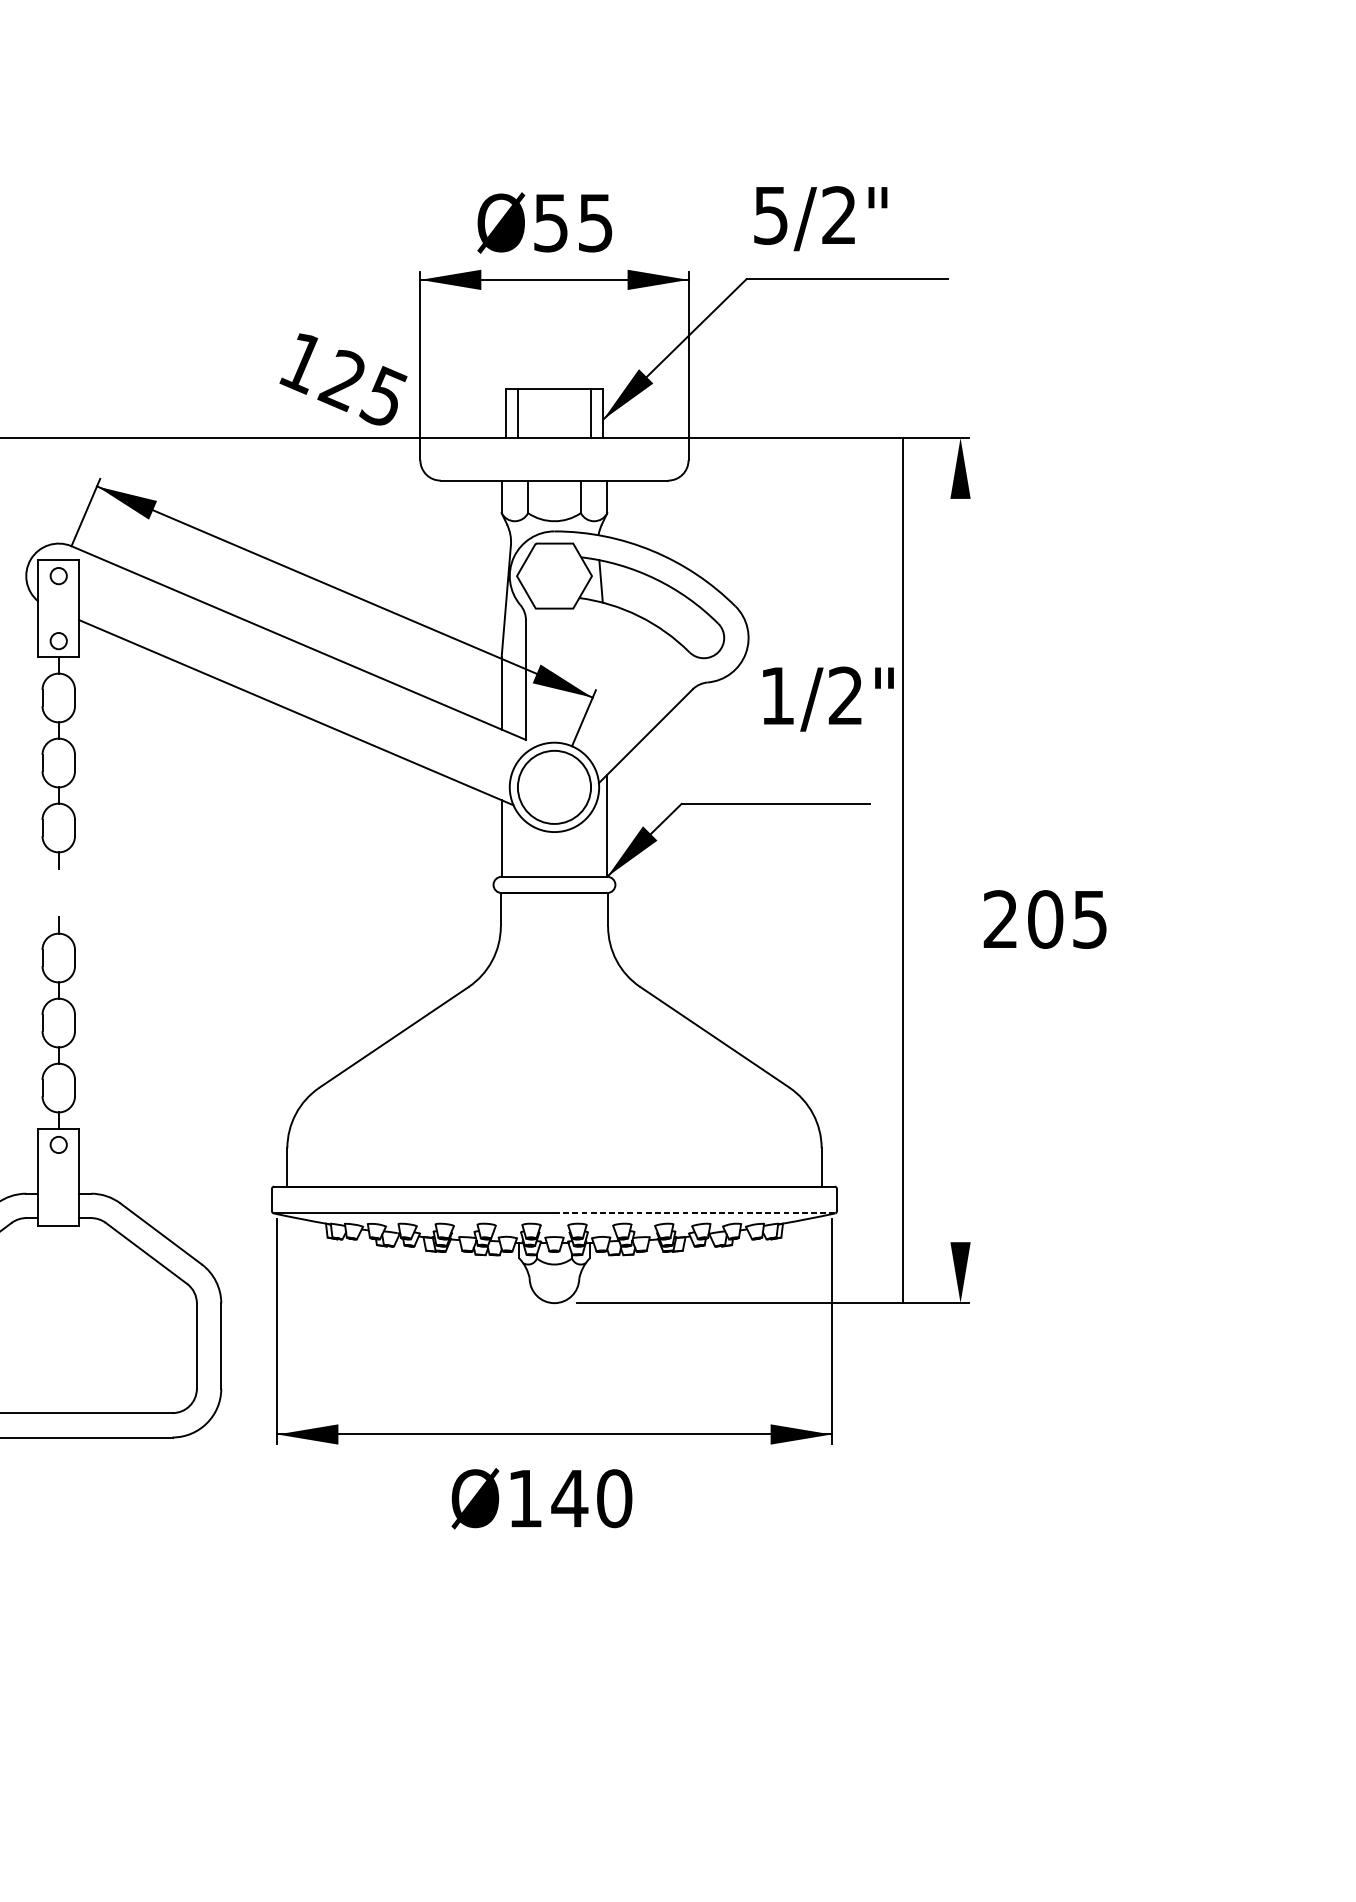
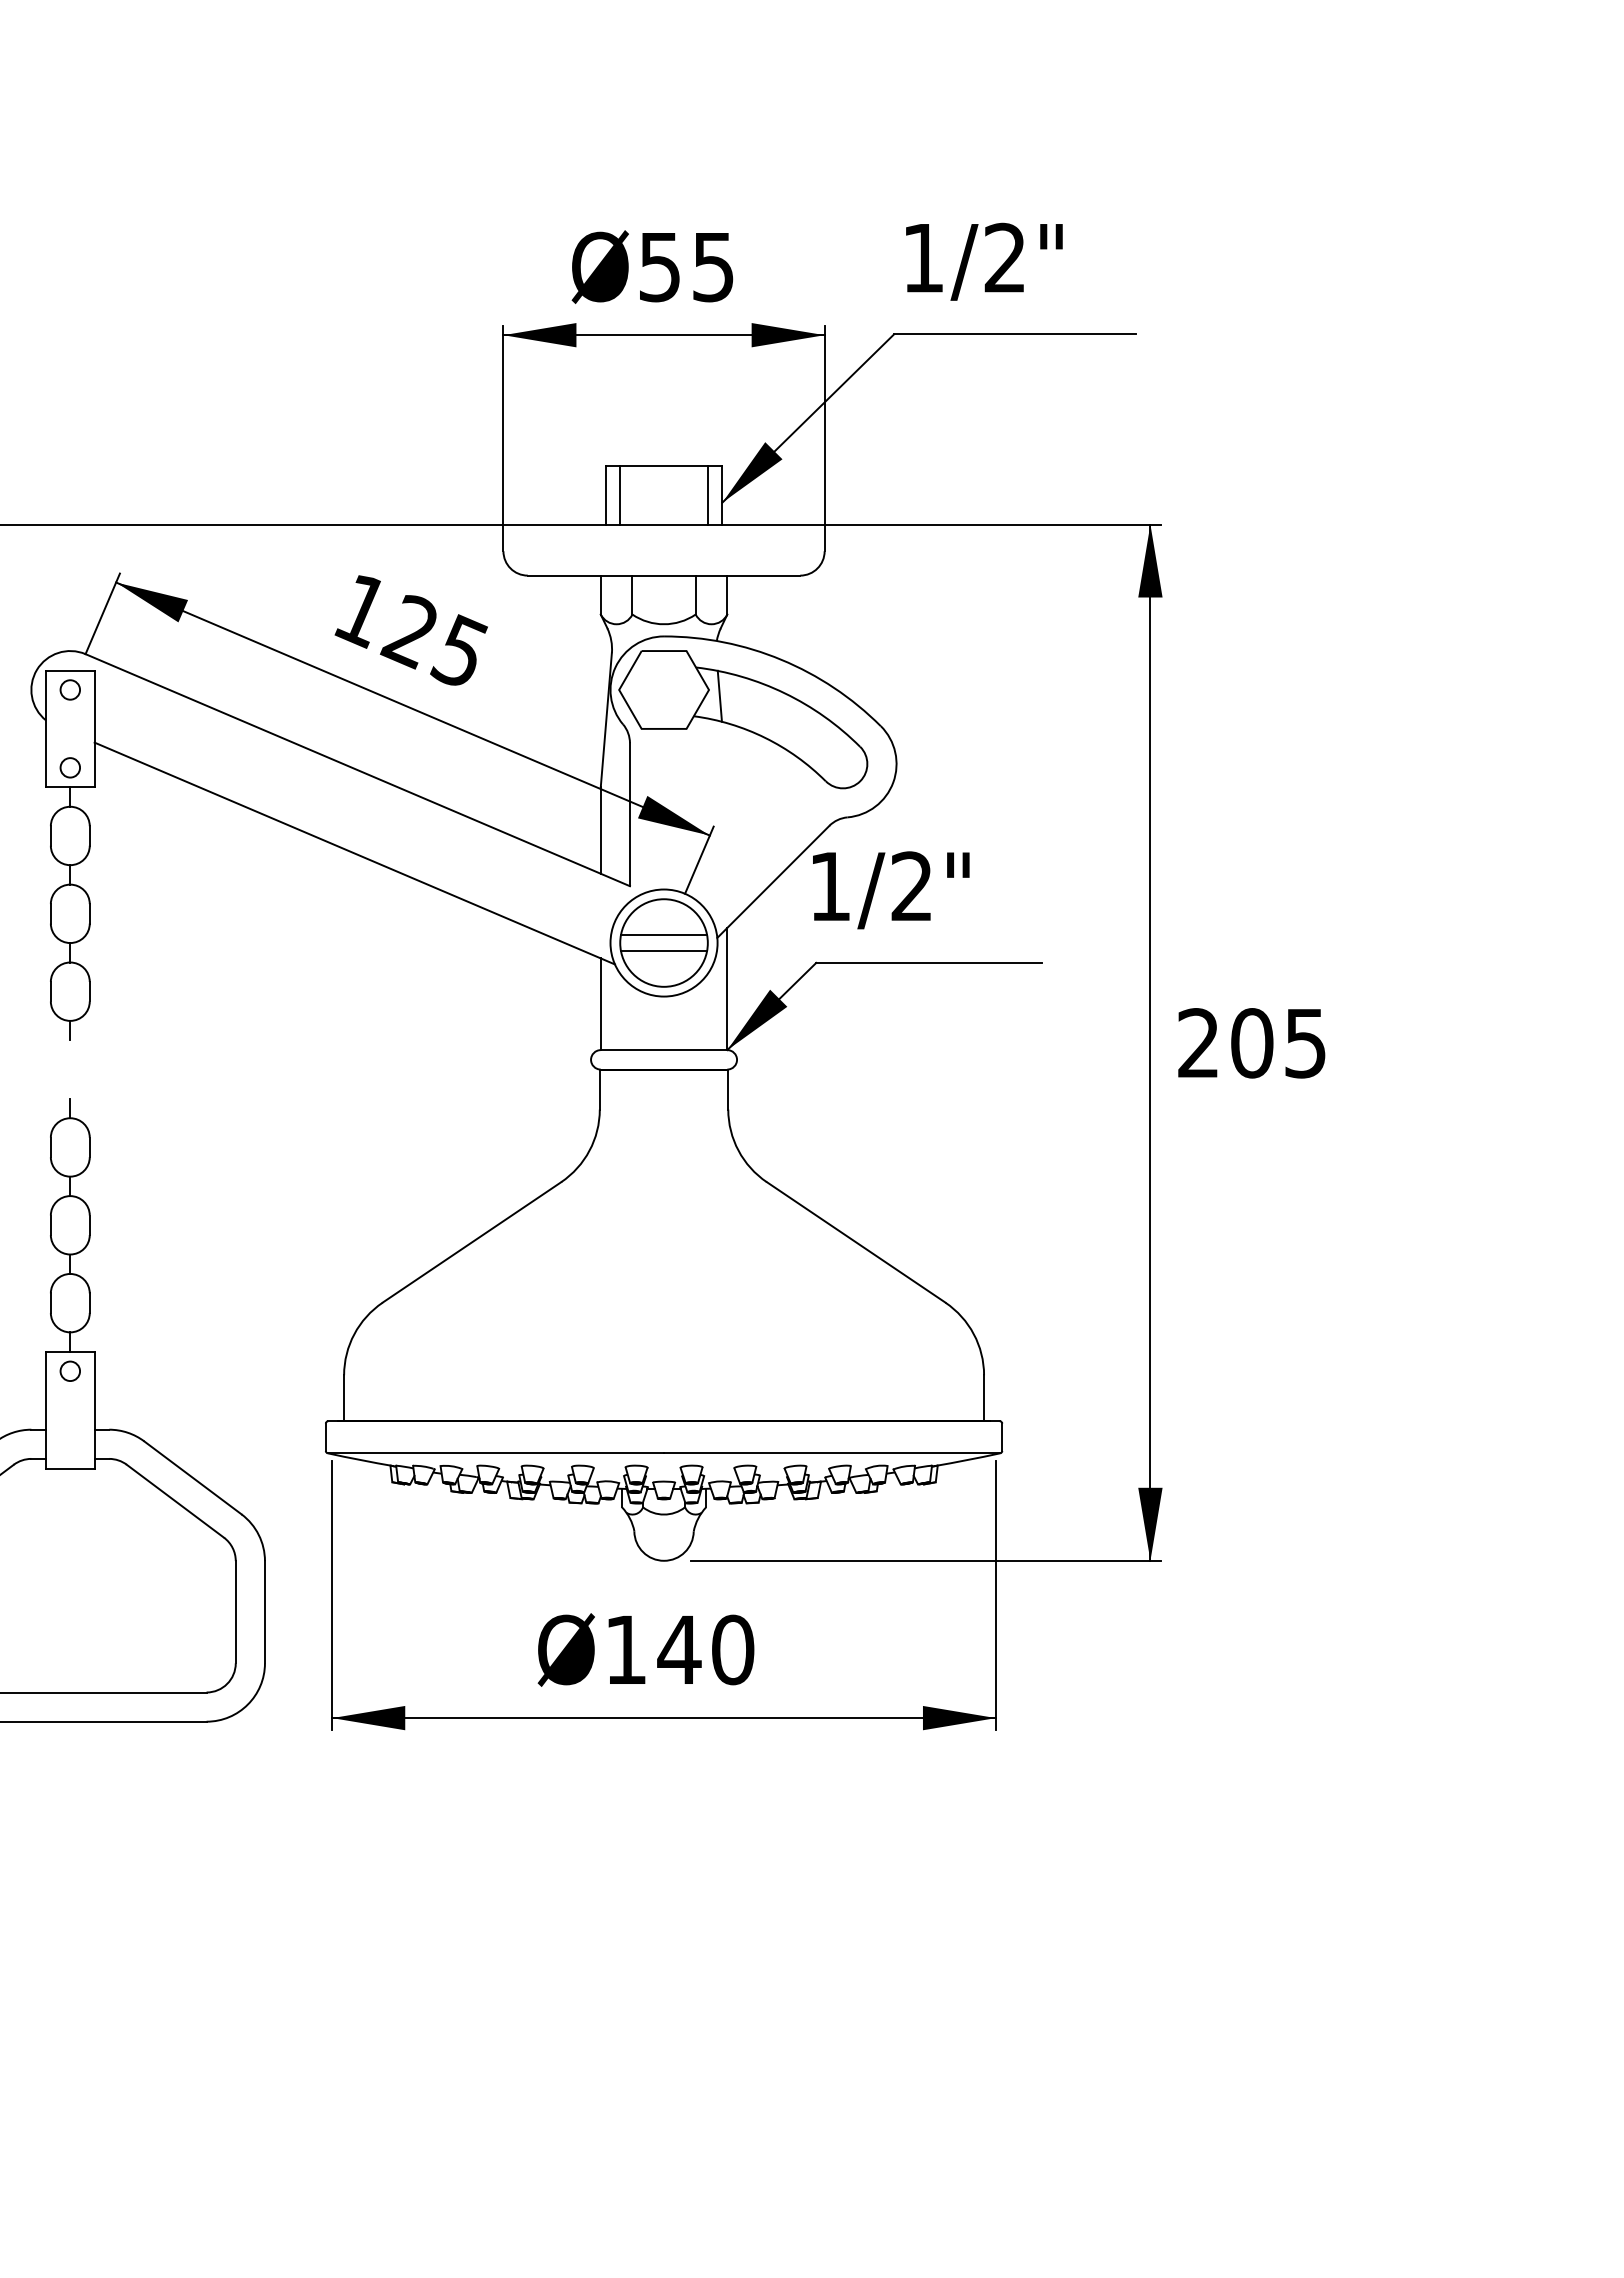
text: (770, 215) -> (922, 258), 5/2" -> 1/2"
text: (342, 379) -> (410, 630), moved
text: (828, 699) -> (891, 890), moved
line: (554, 781) -> (664, 935), added
line: (554, 793) -> (664, 950), added
line: (903, 870) -> (1150, 1042), moved
text: (1044, 919) -> (1251, 1043), moved
line: (694, 1213) -> (831, 1453), dashed -> solid
text: (541, 1498) -> (645, 1649), moved

